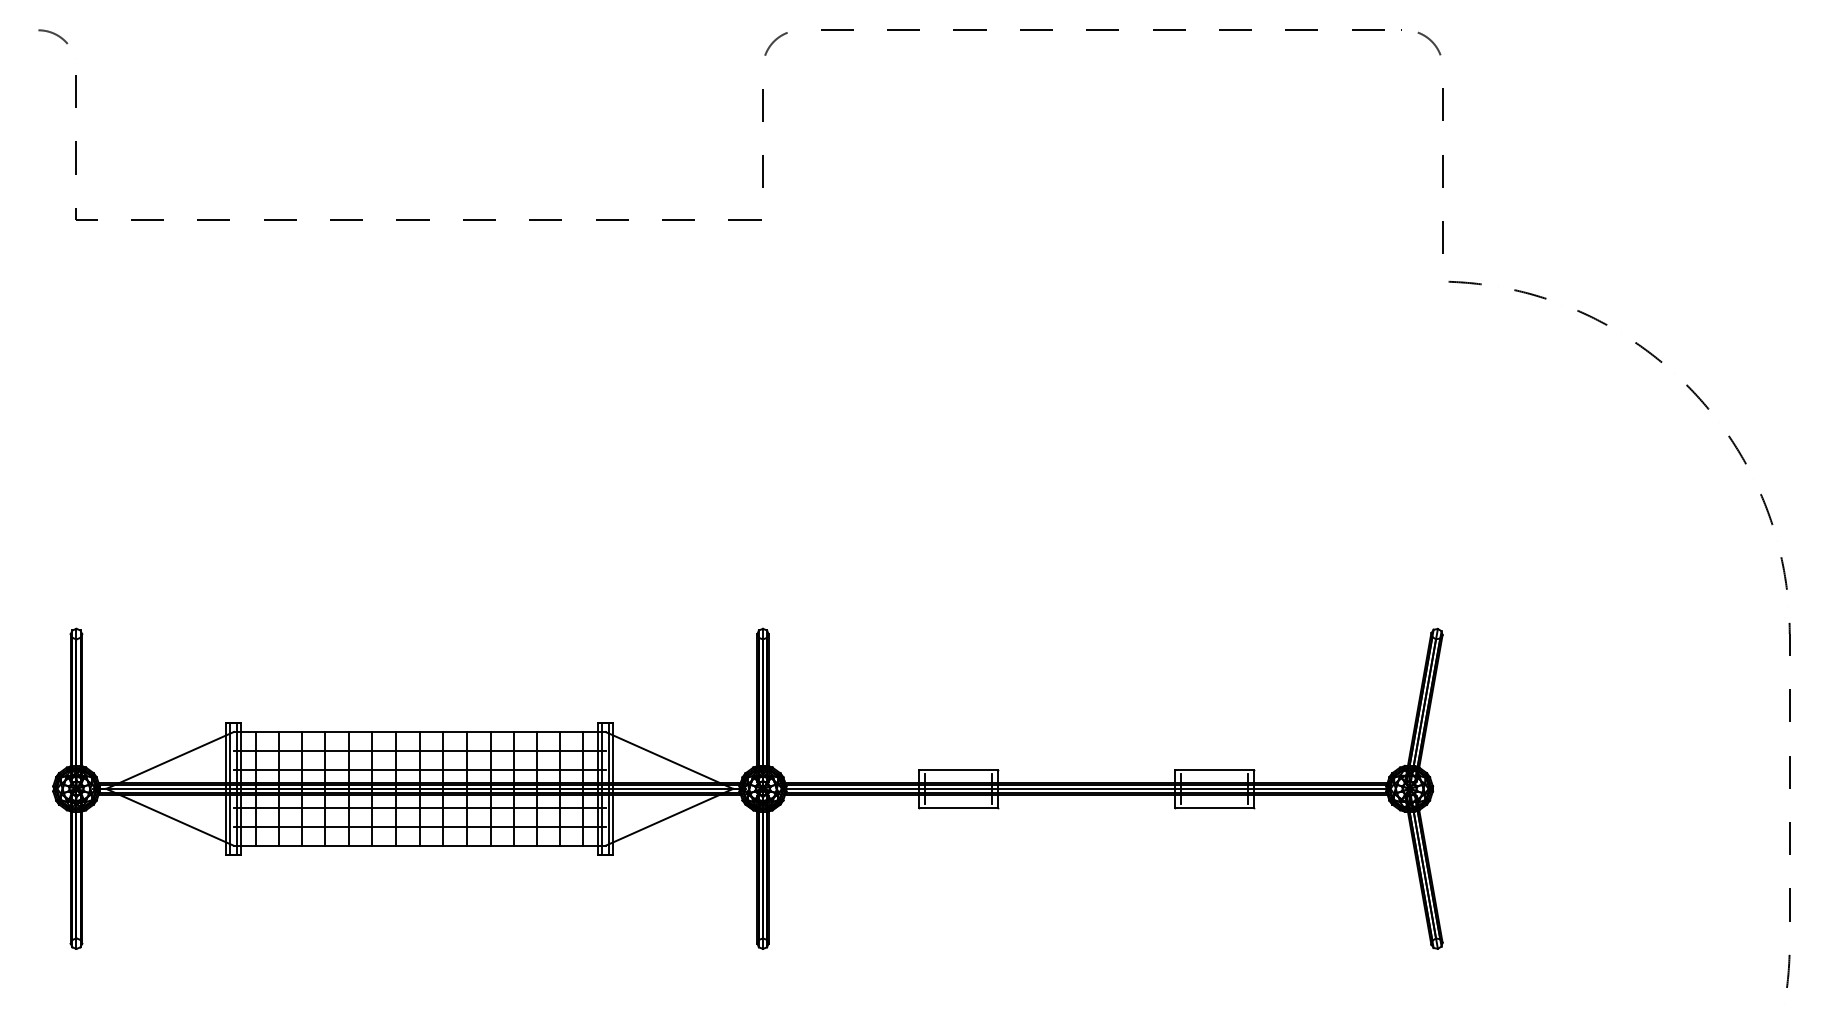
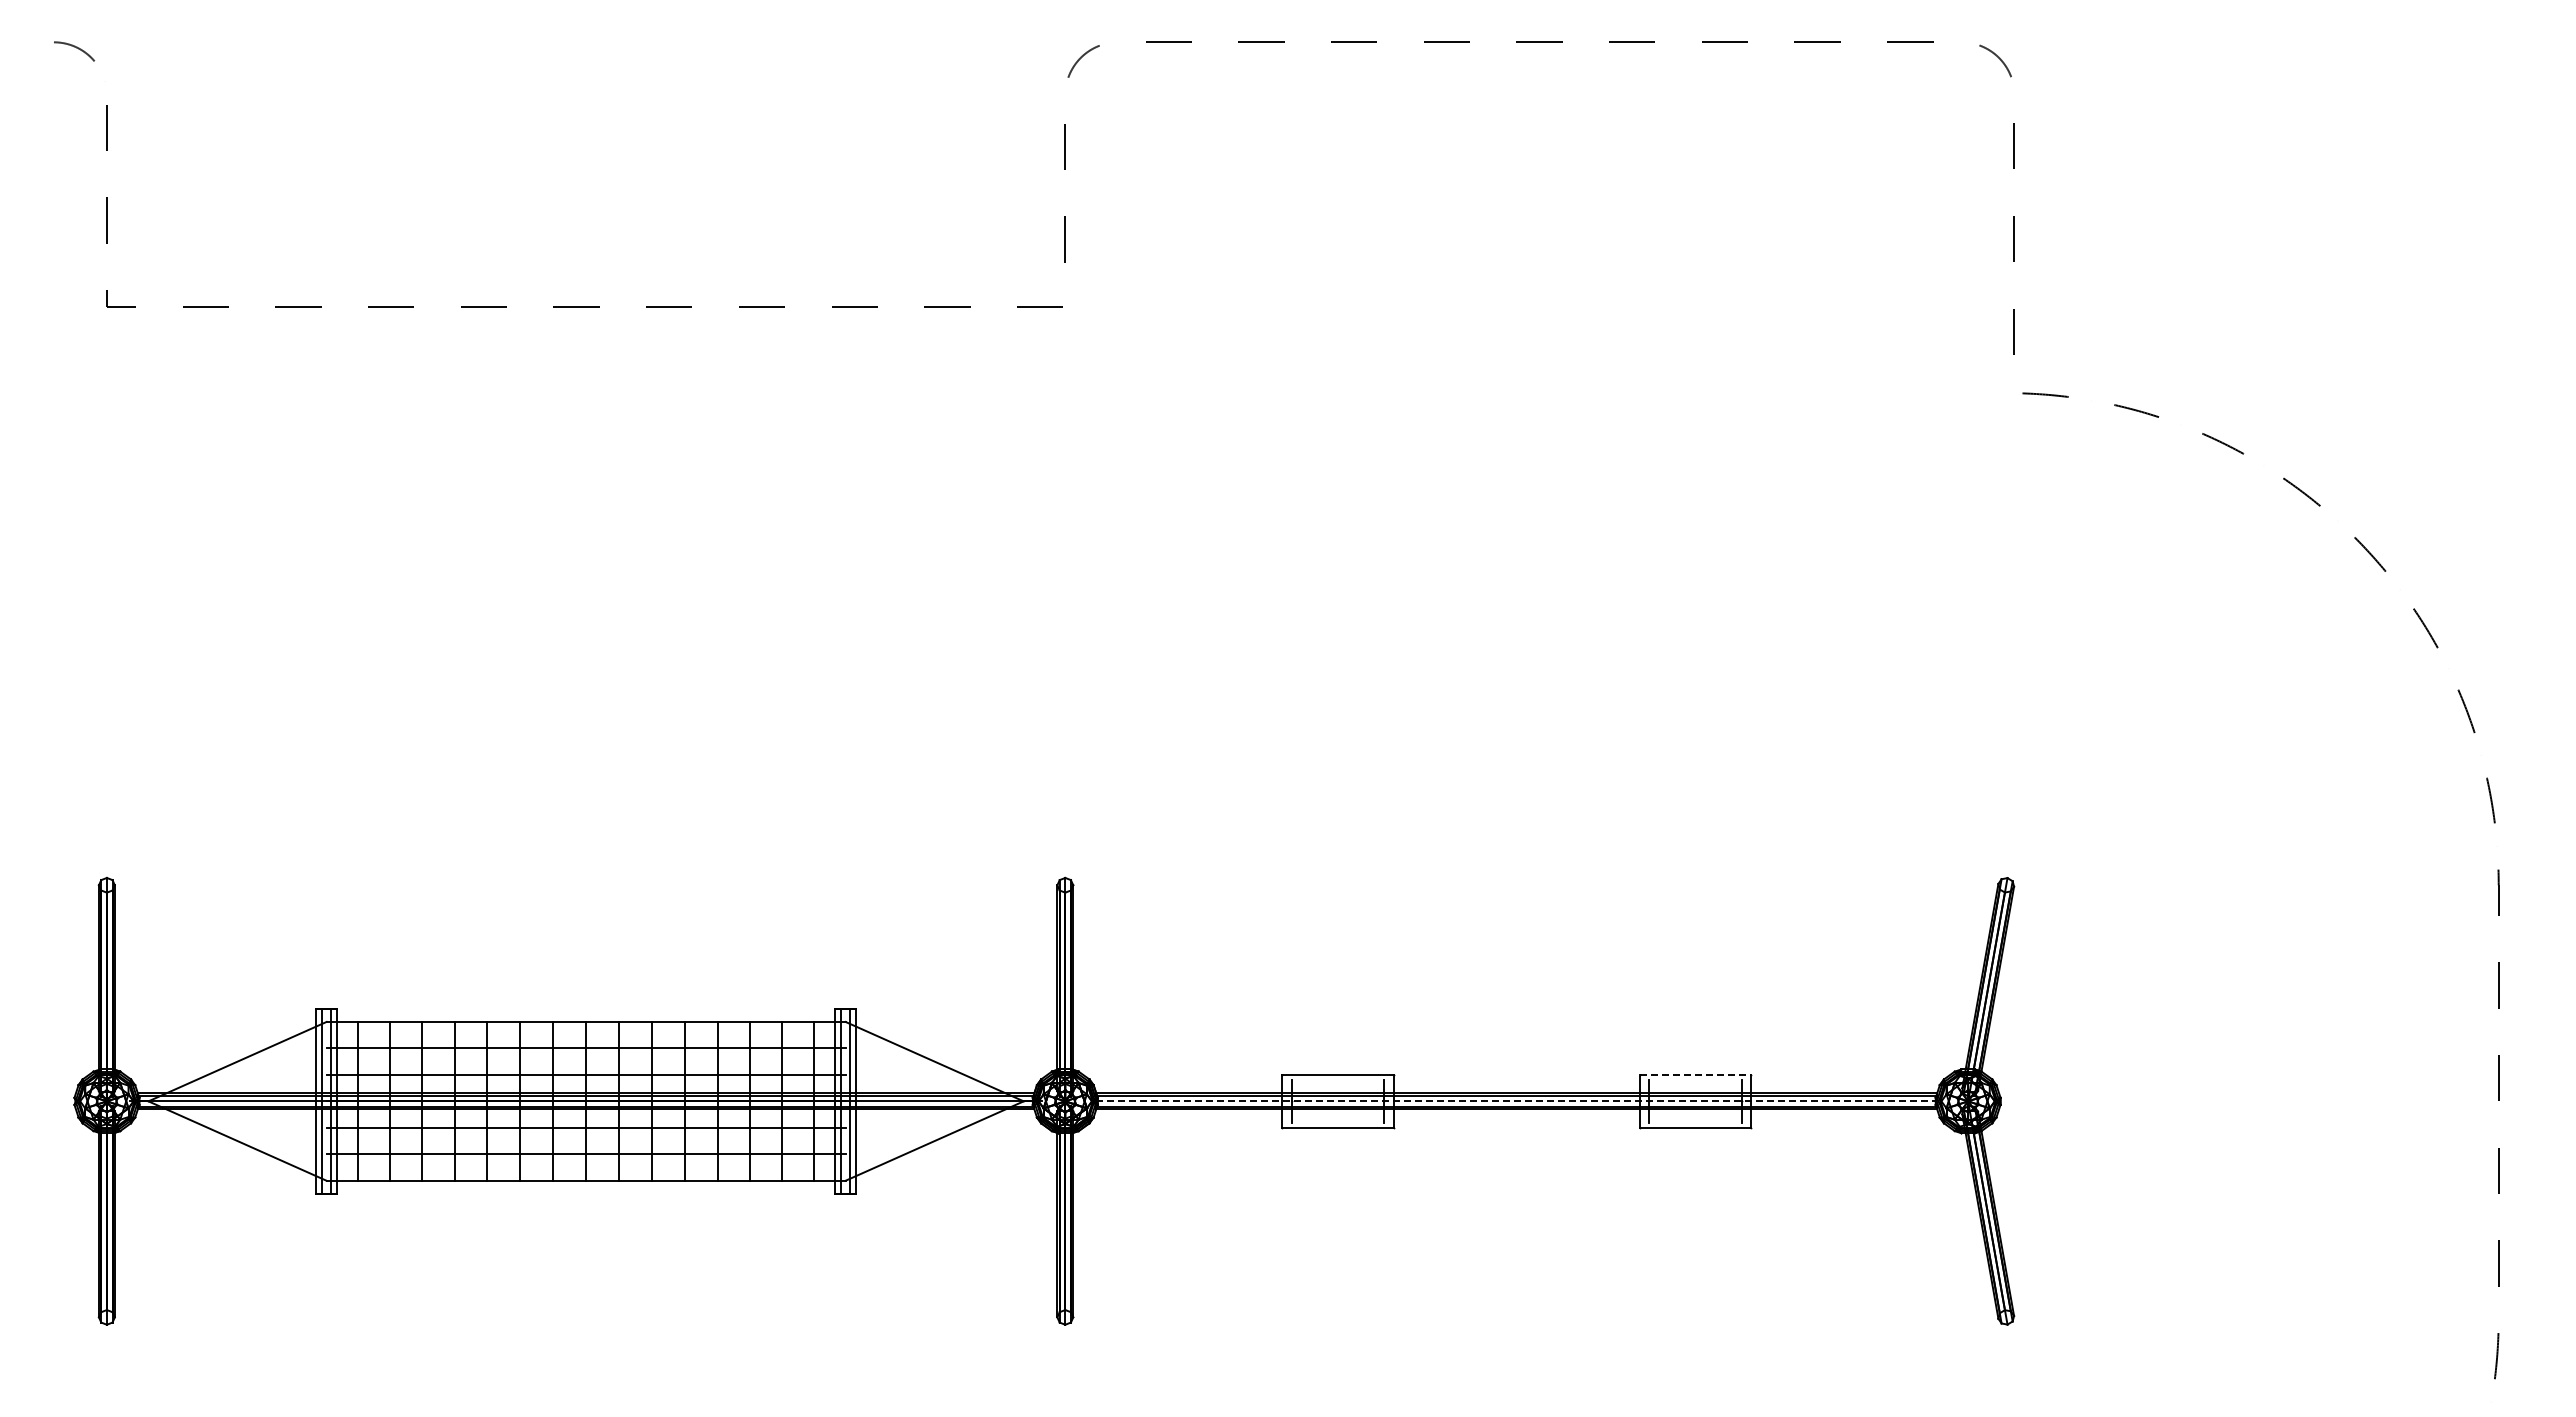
line: (1214, 769) -> (1695, 1074), solid -> dashed
line: (1086, 789) -> (1517, 1101), solid -> dashed

